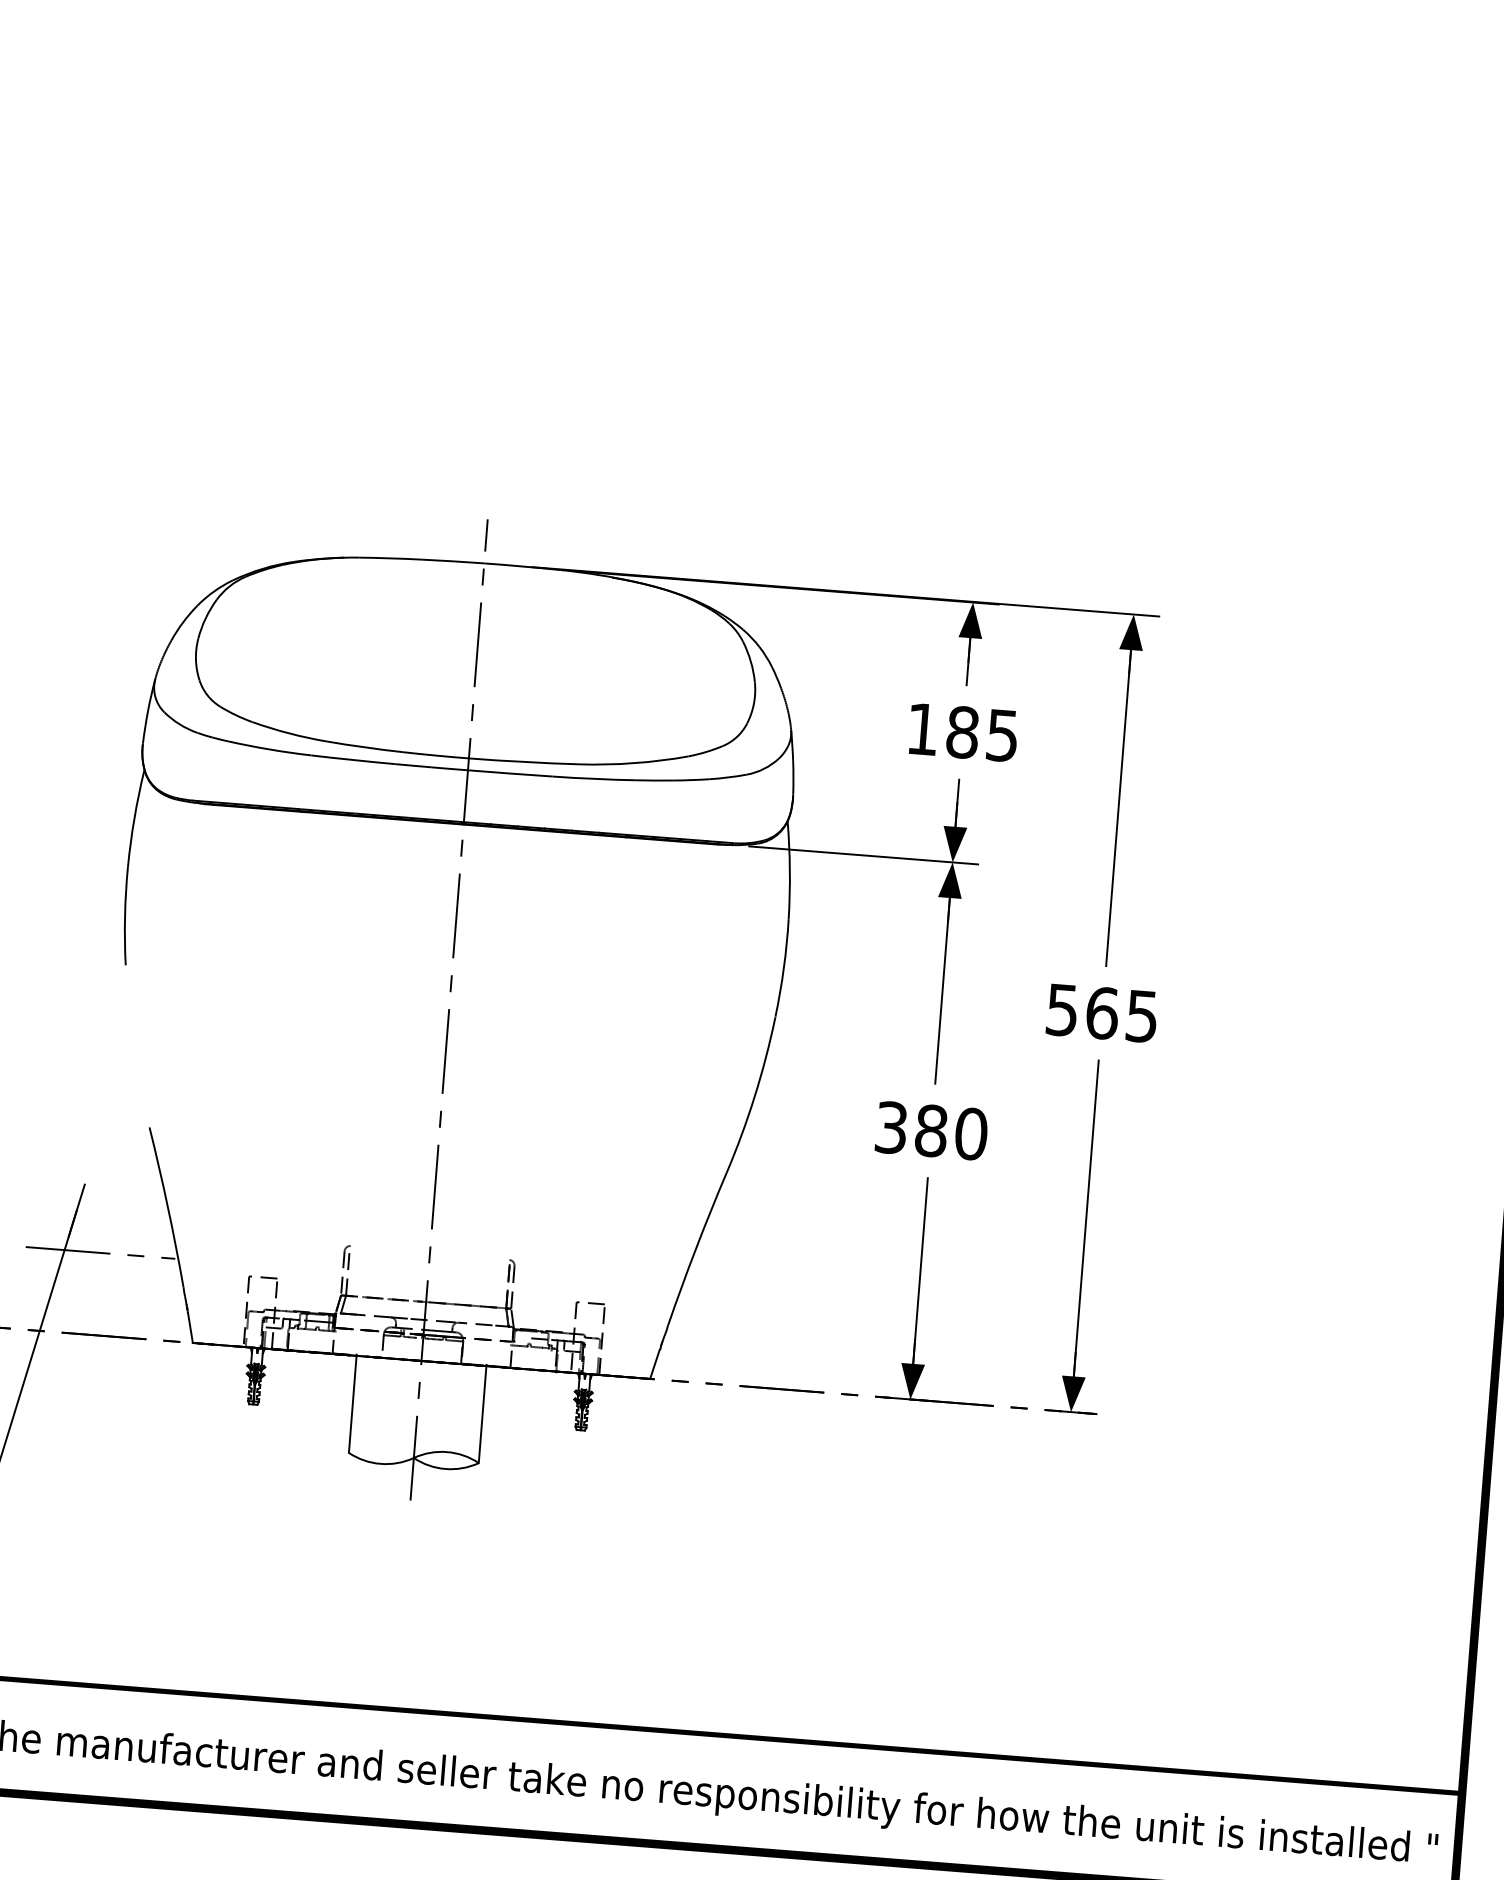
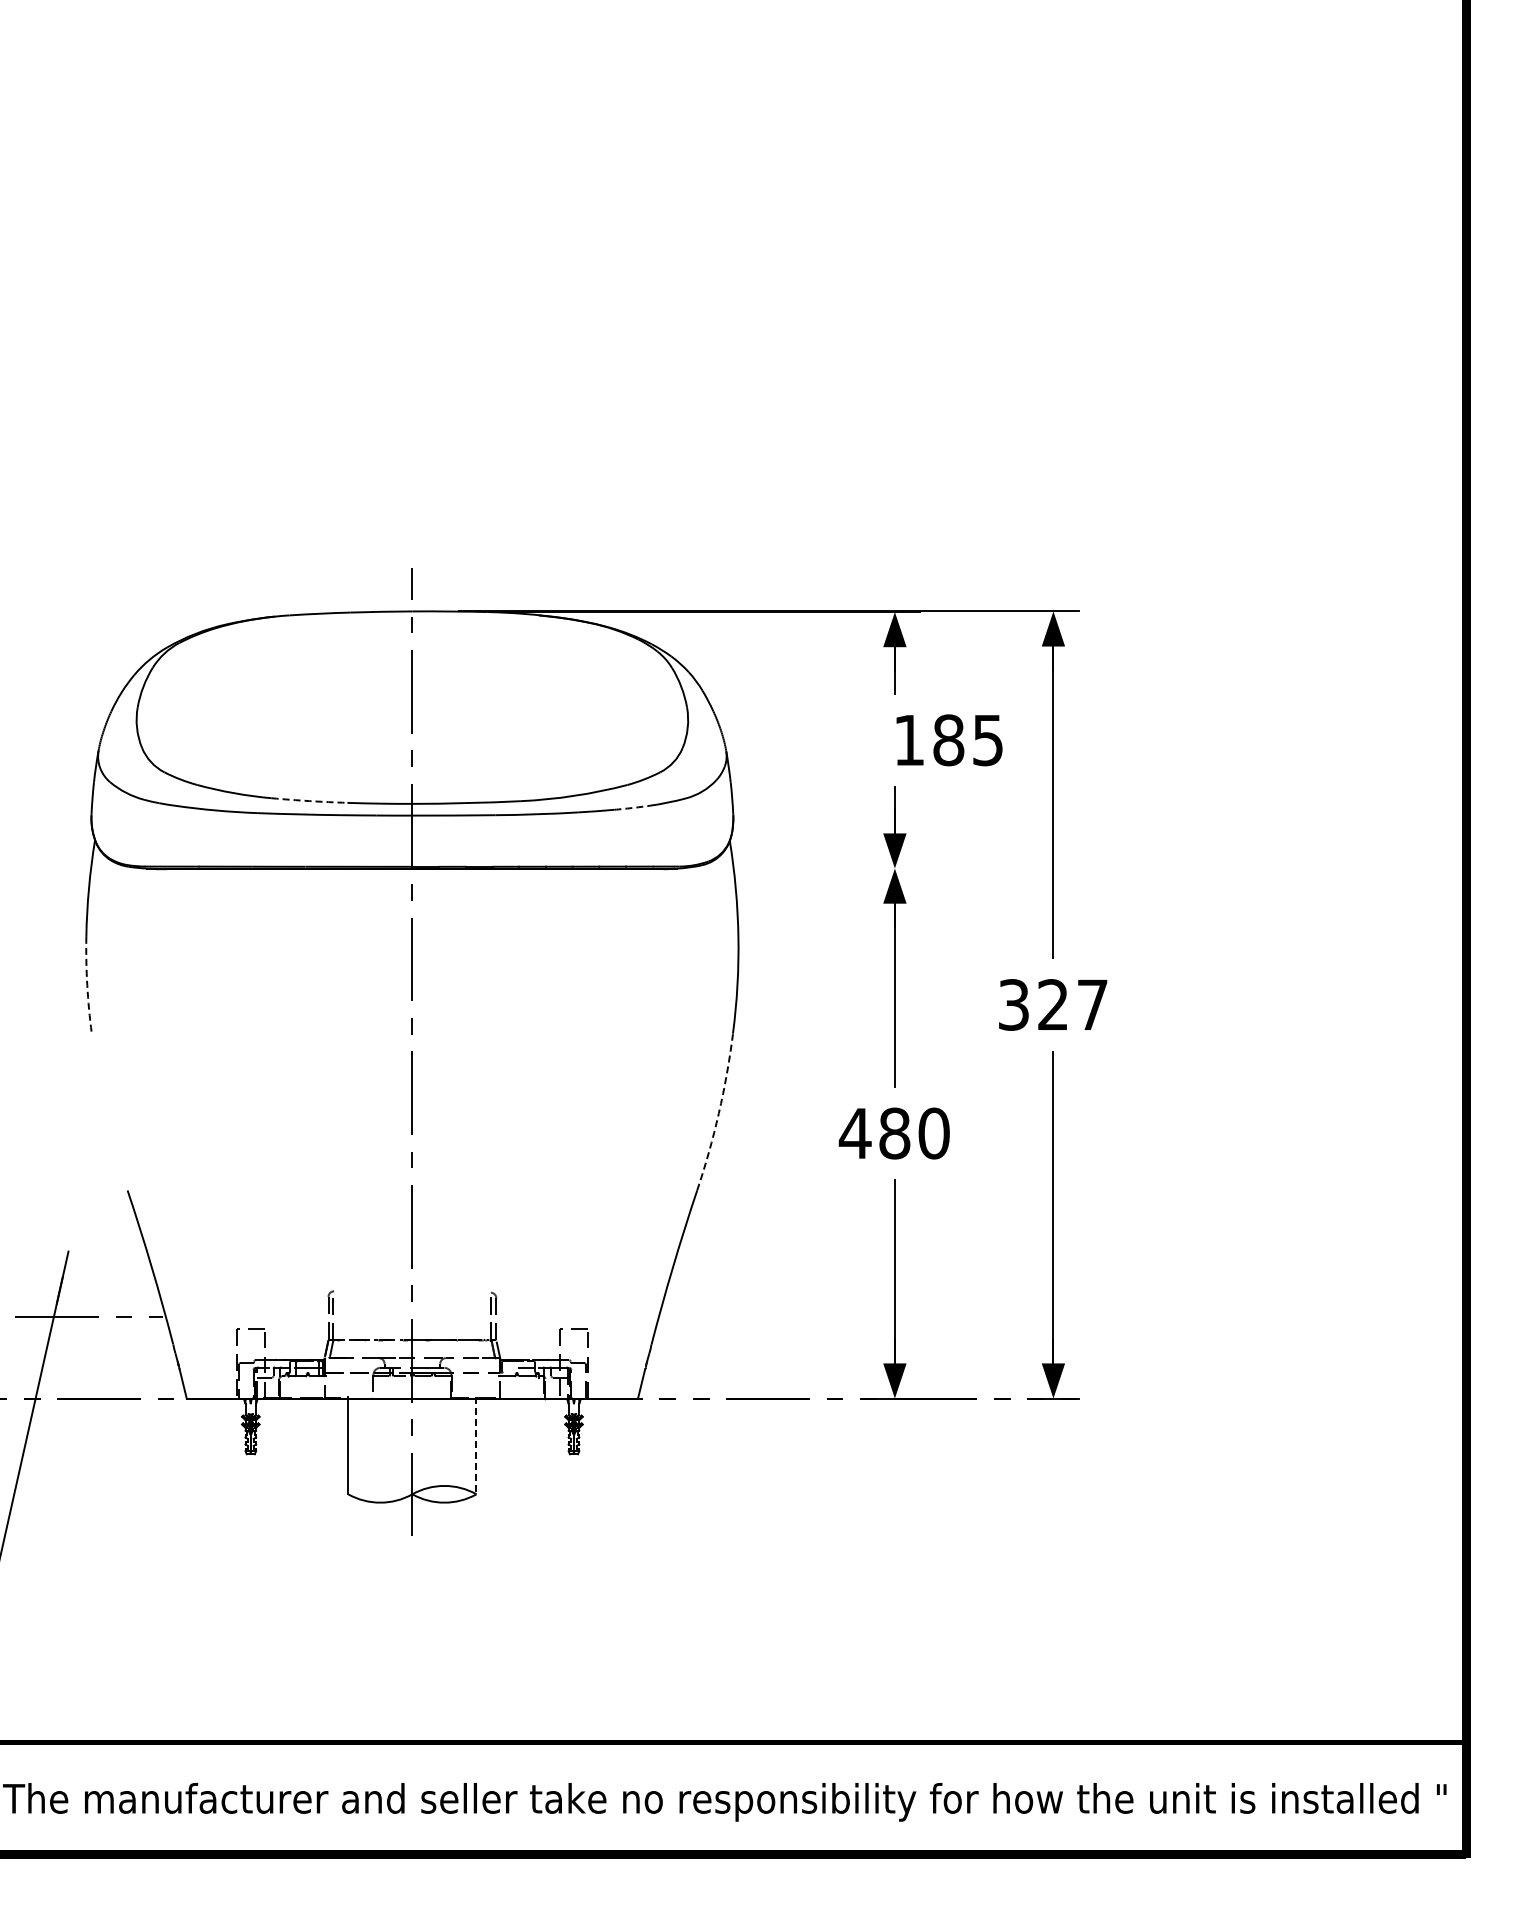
text: (963, 732) -> (949, 740), moved
arc: (364, 747) -> (309, 801), solid -> dashed
arc: (691, 780) -> (632, 808), solid -> dashed
line: (863, 855) -> (806, 868), removed
arc: (125, 916) -> (87, 985), solid -> dashed
text: (1102, 1012) -> (1053, 1004), 565 -> 327
arc: (754, 1096) -> (718, 1113), solid -> dashed
text: (890, 1127) -> (854, 1133), 380 -> 480
line: (482, 1414) -> (476, 1446), solid -> dashed

